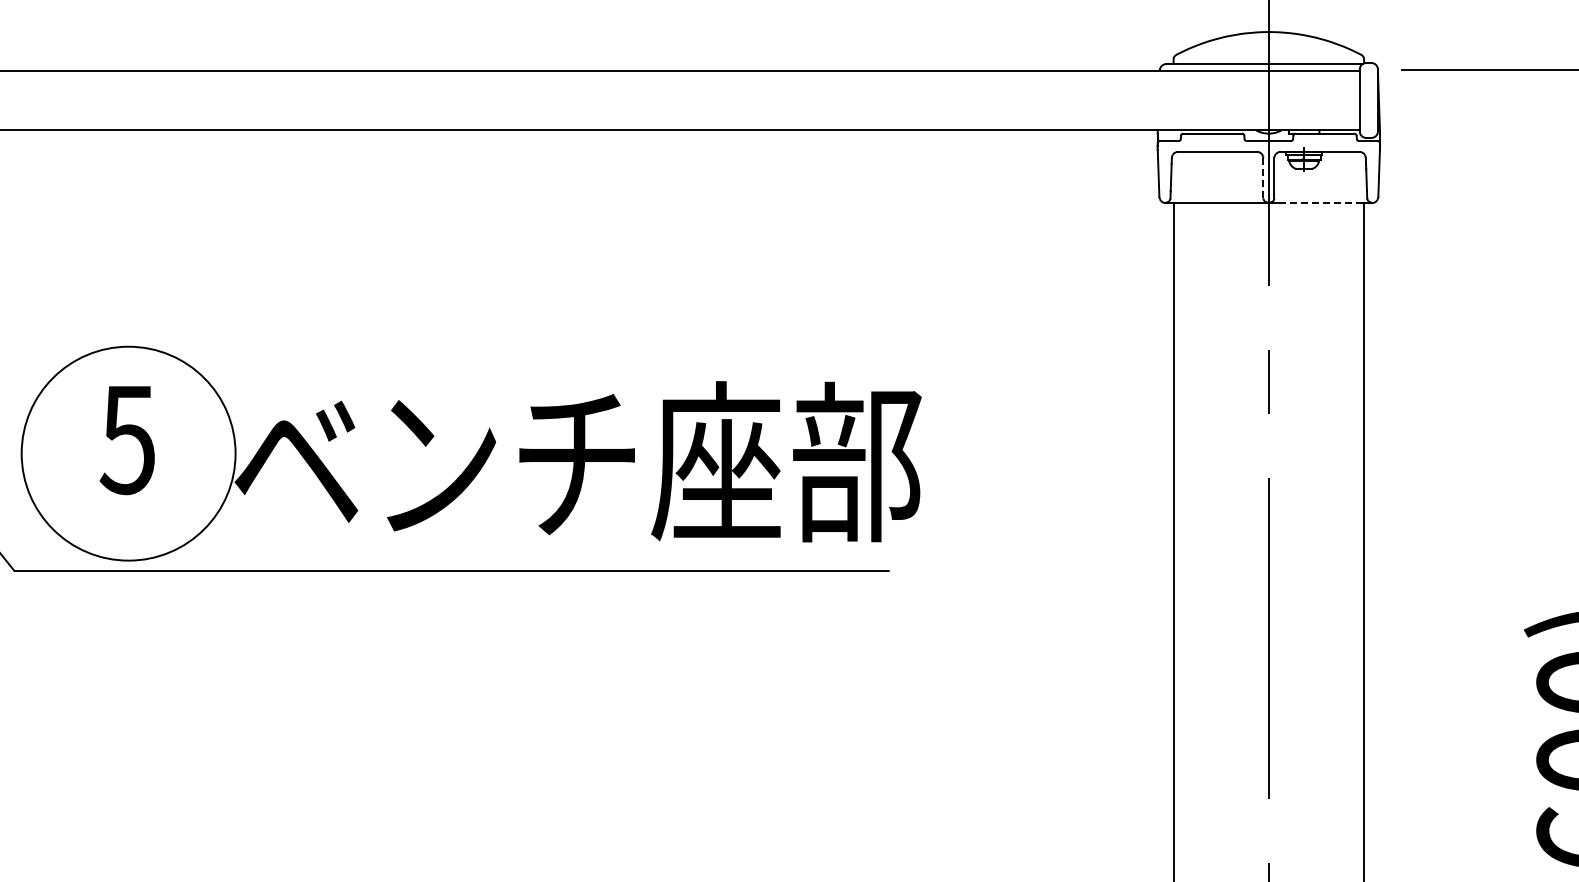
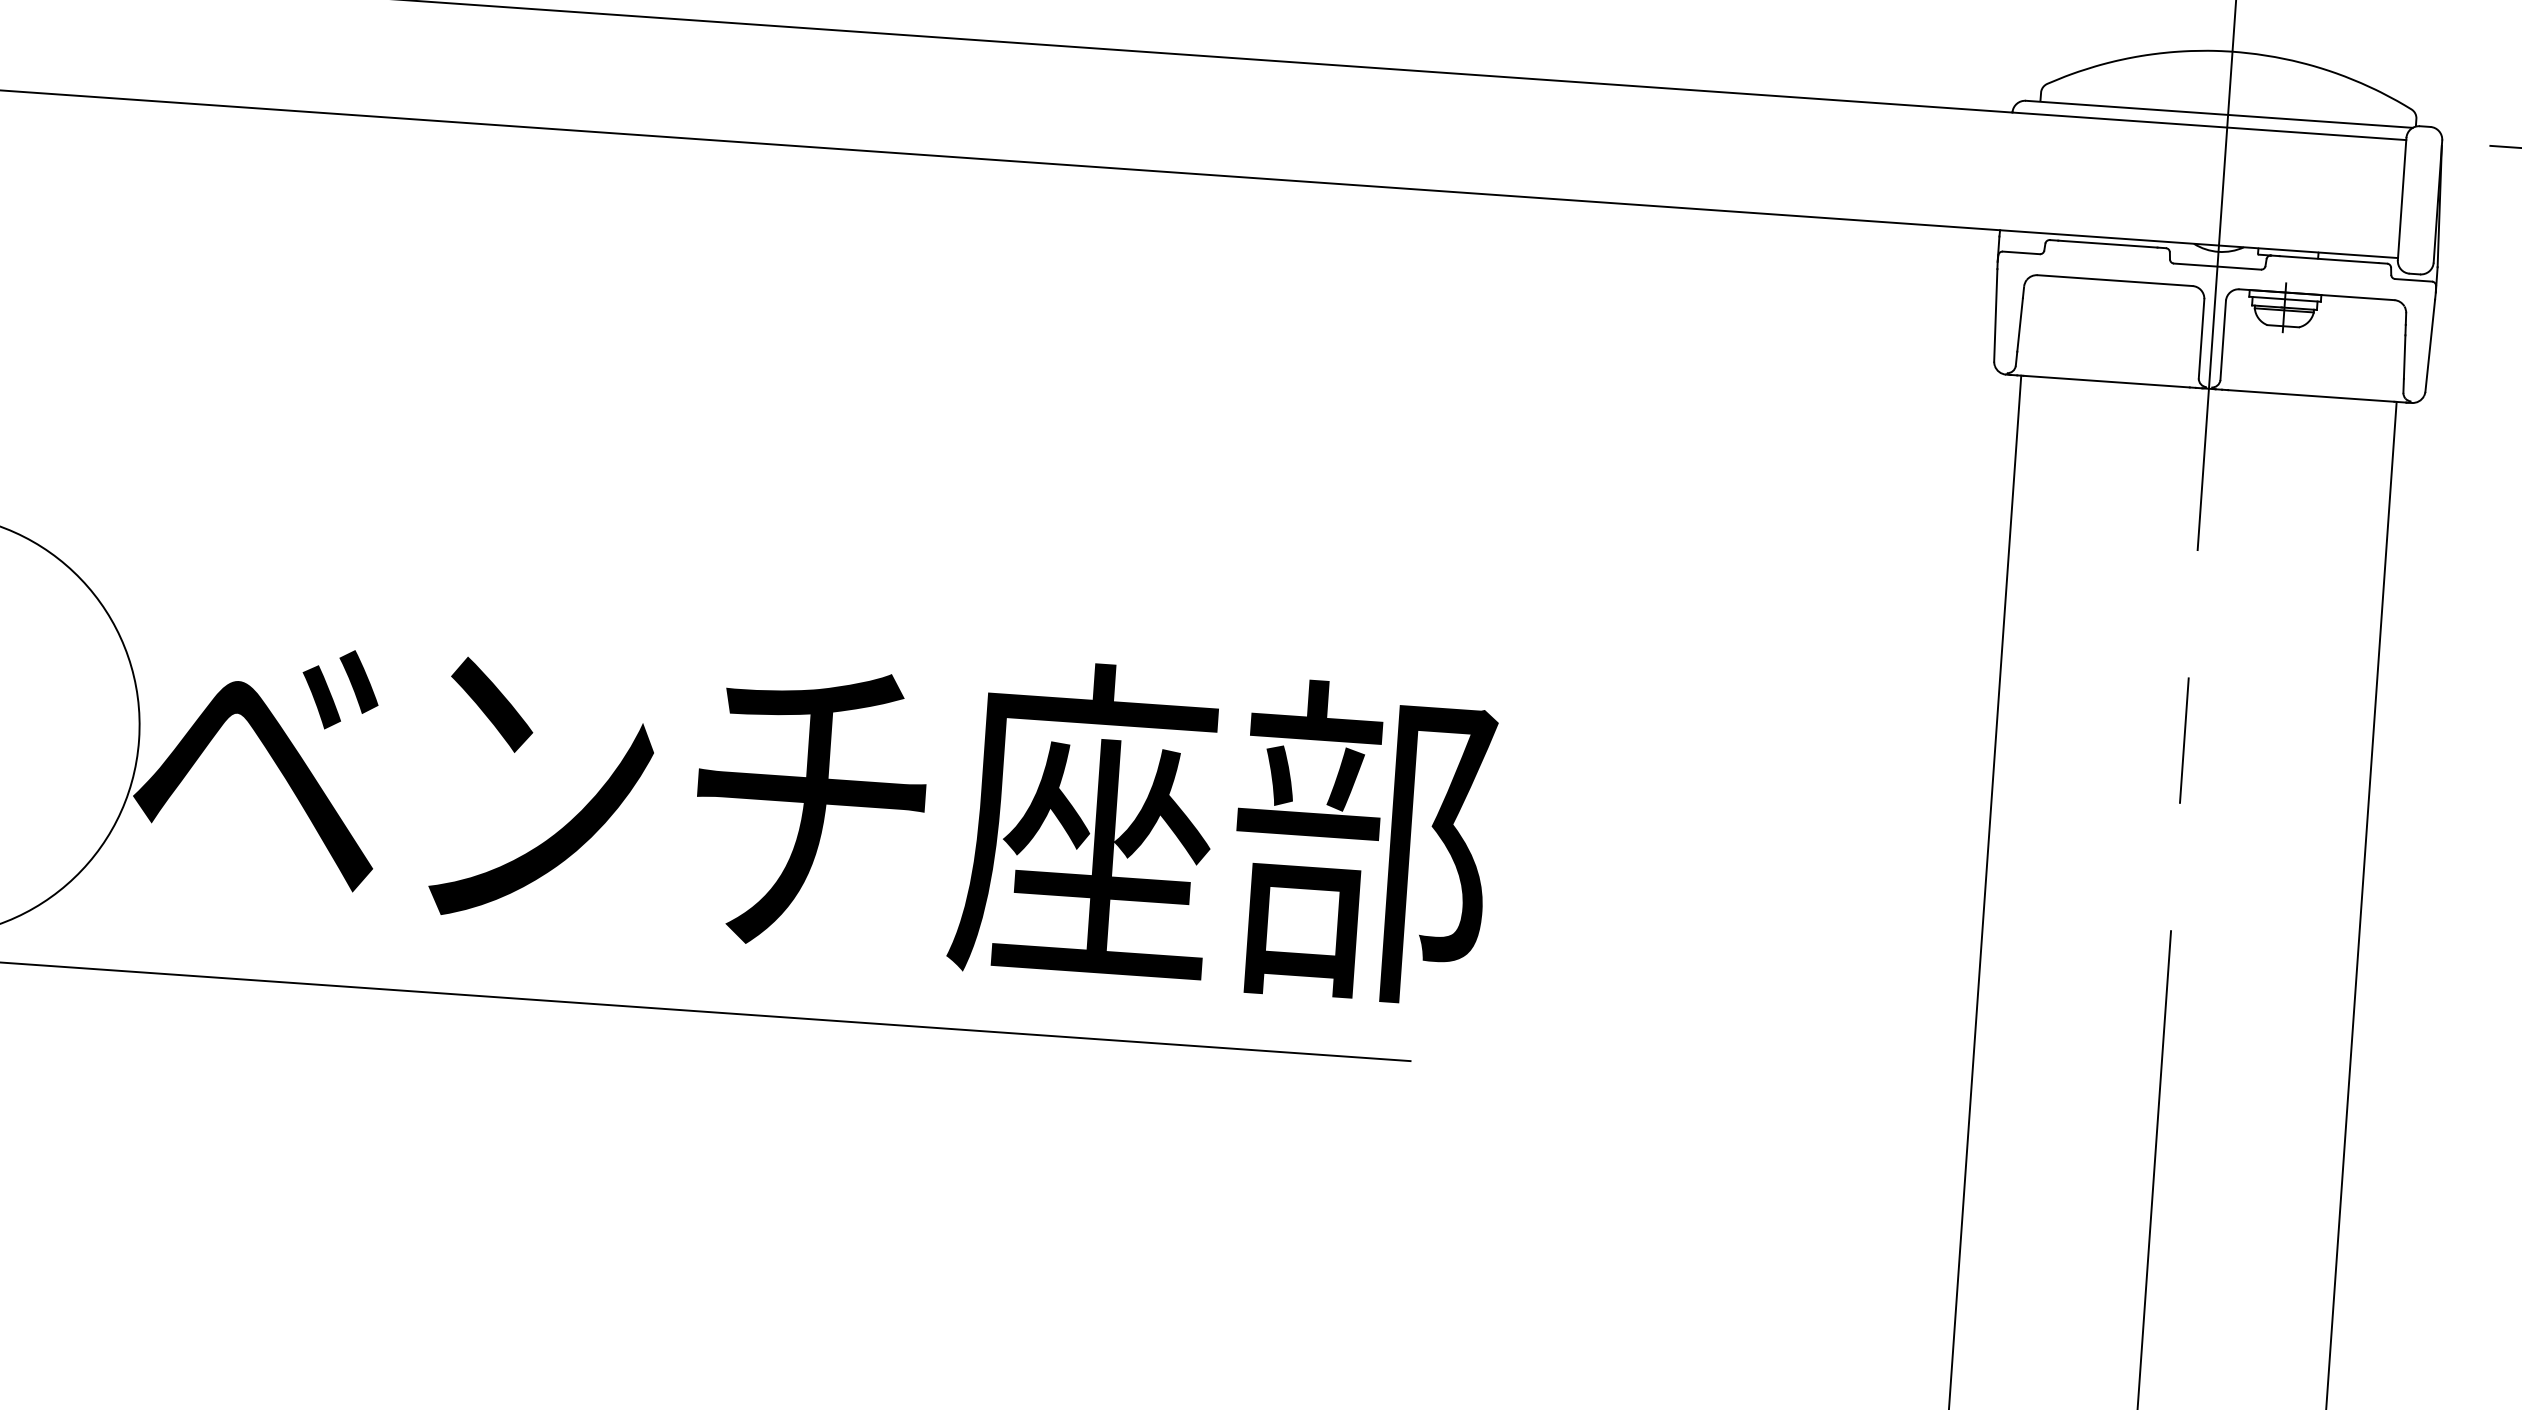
line: (1263, 177) -> (2201, 337), dashed -> solid
line: (1321, 203) -> (2312, 396), dashed -> solid

